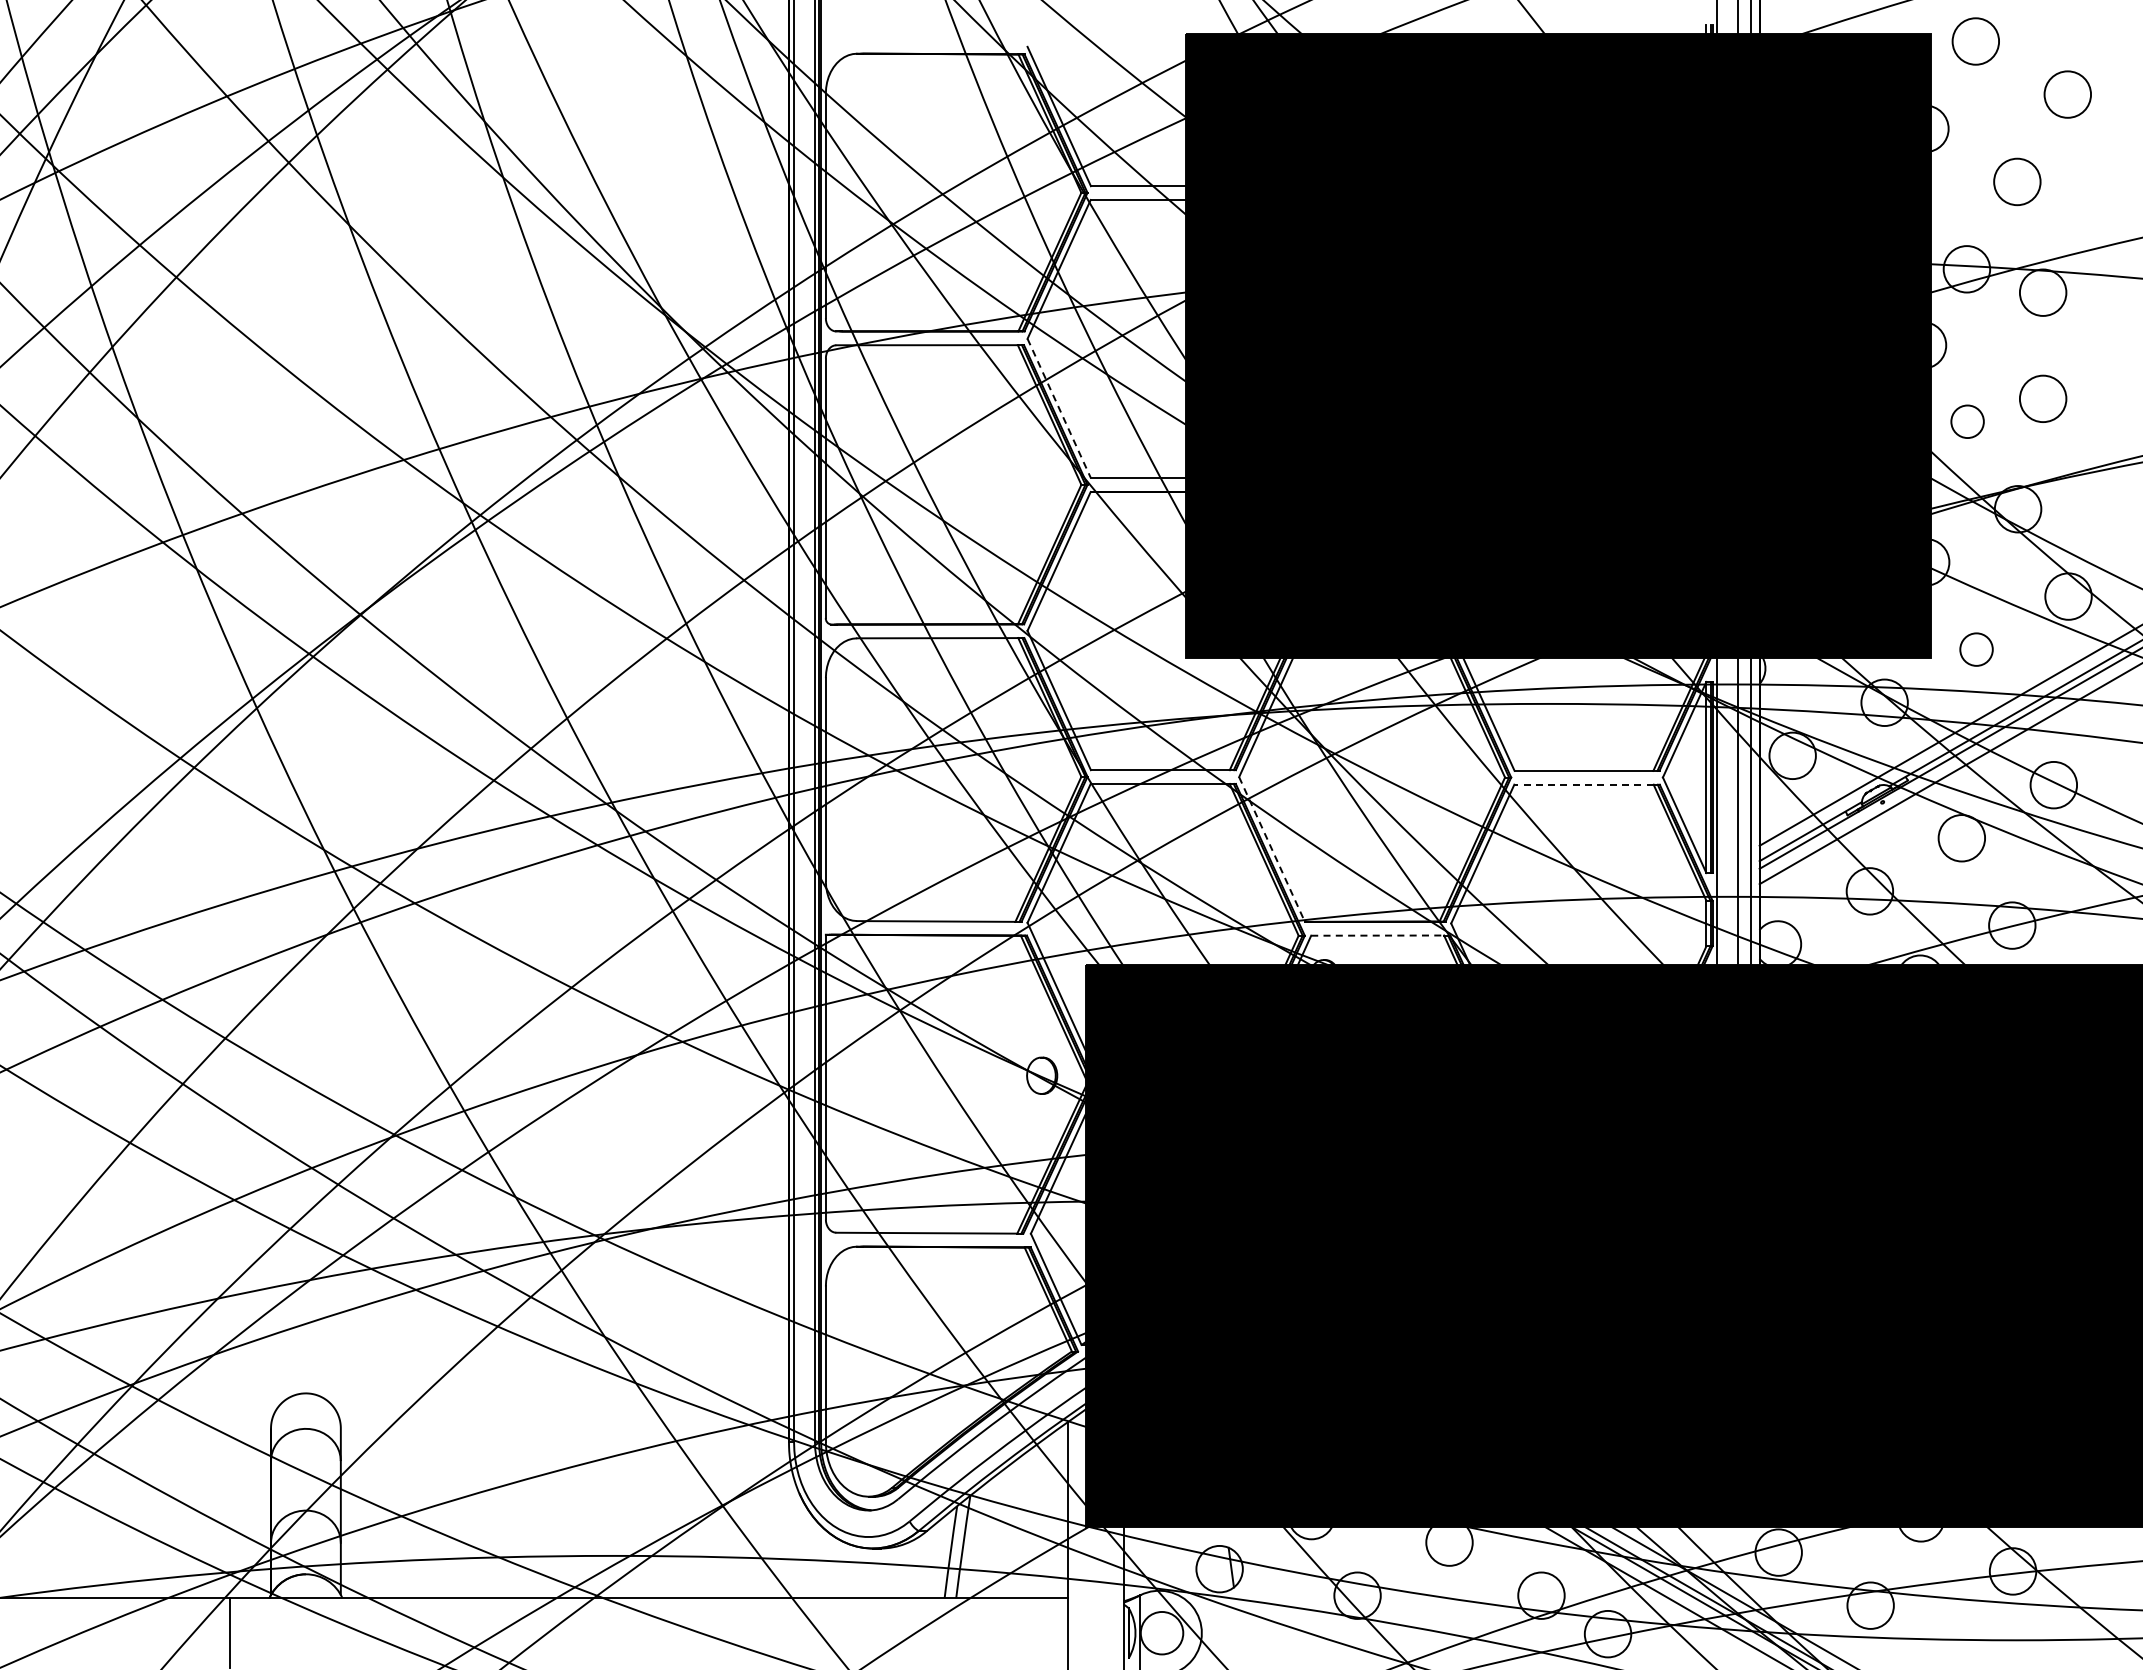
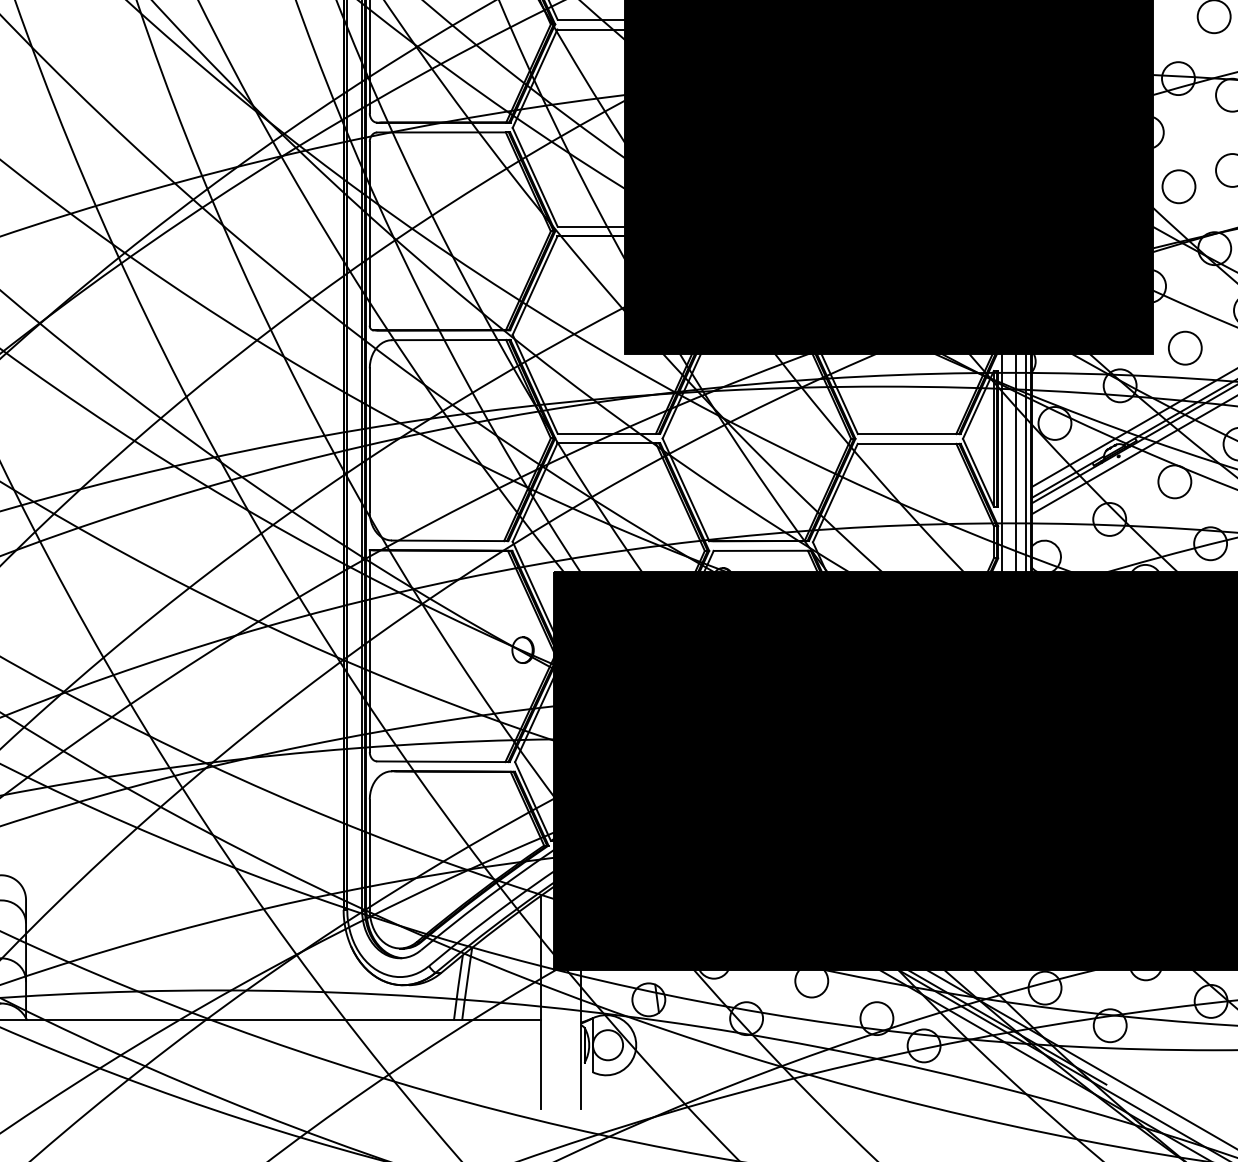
line: (1059, 408) -> (535, 177), dashed -> solid
circle: (1967, 421) -> (1178, 186), size x1.43
circle: (1976, 649) -> (1185, 348), size x1.43
line: (1584, 784) -> (907, 443), dashed -> solid
line: (1272, 849) -> (686, 489), dashed -> solid
line: (1378, 935) -> (761, 550), dashed -> solid

